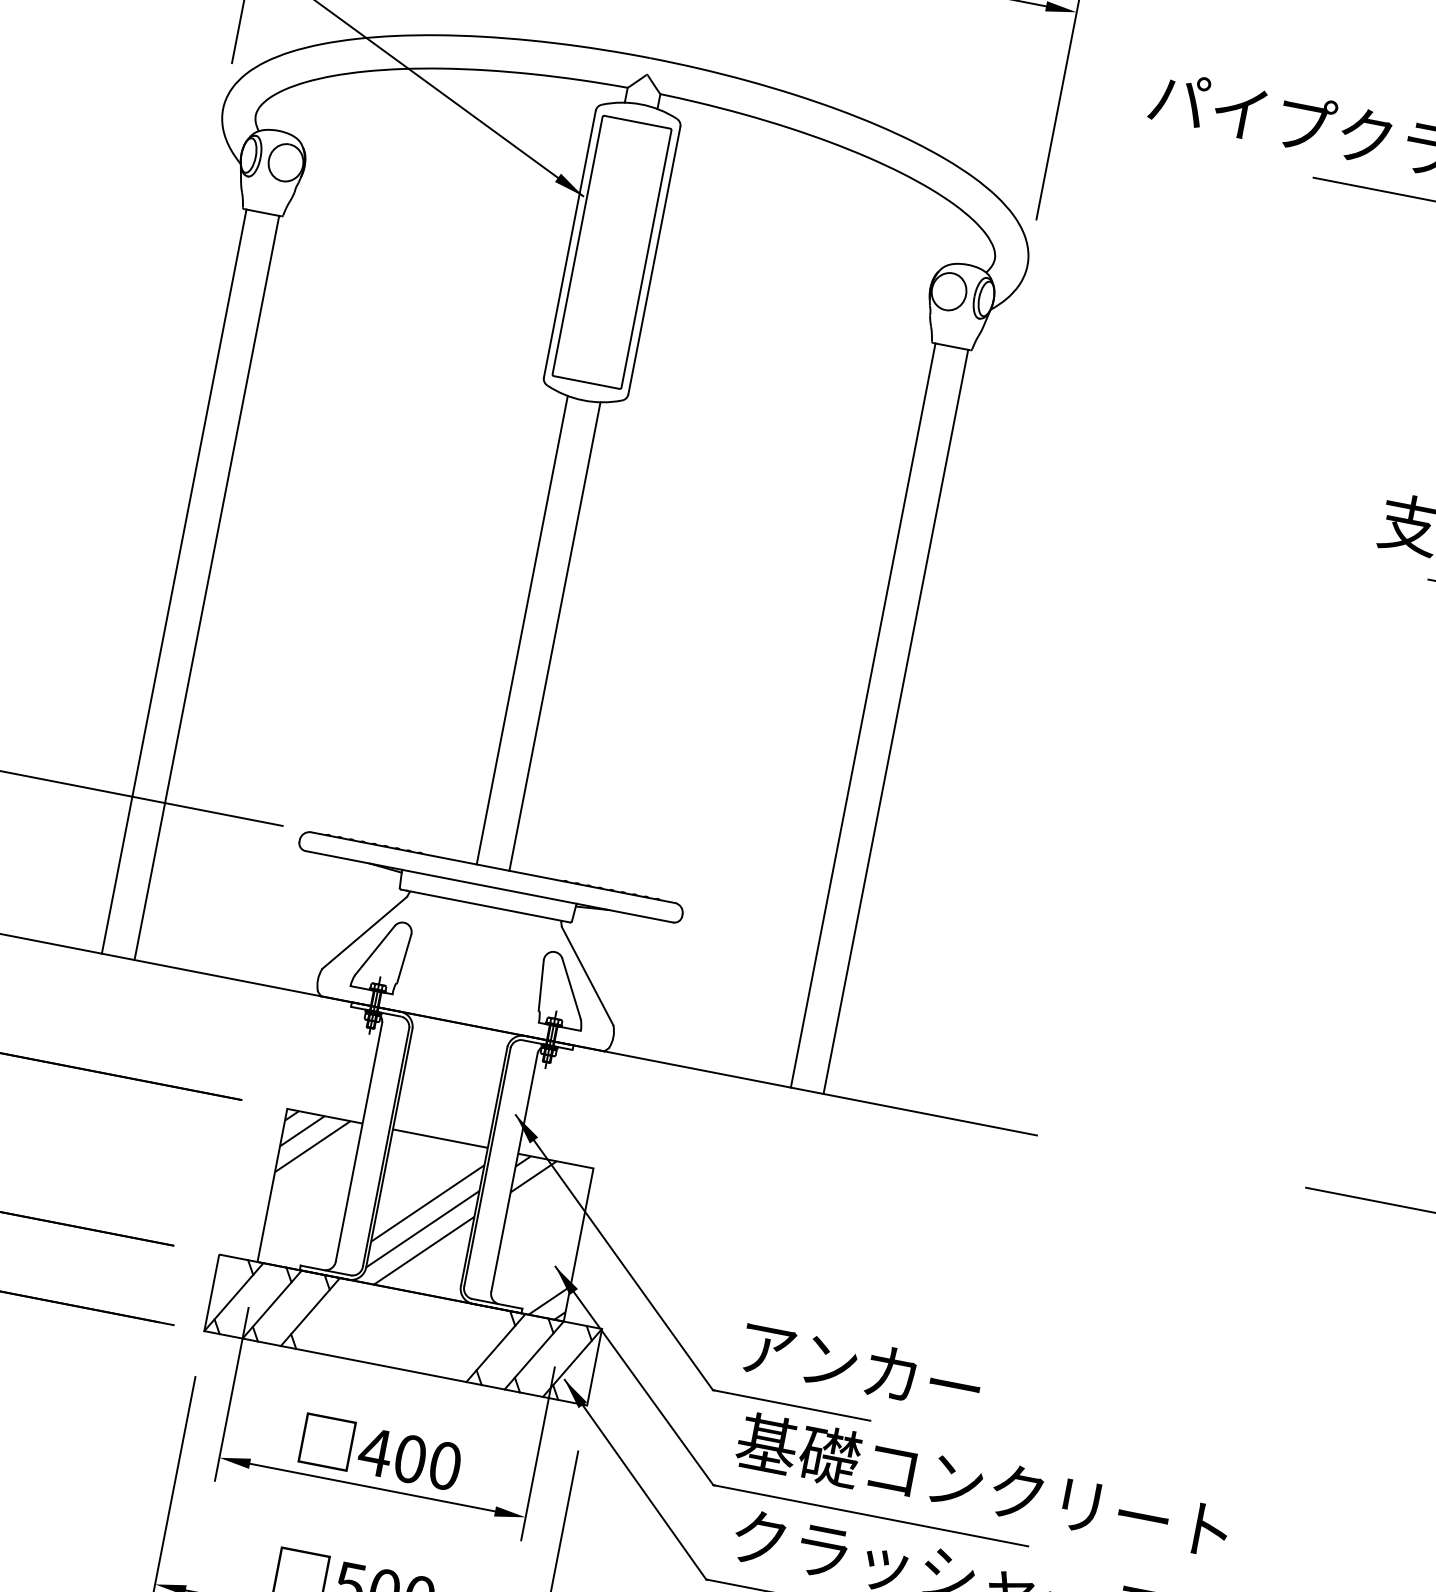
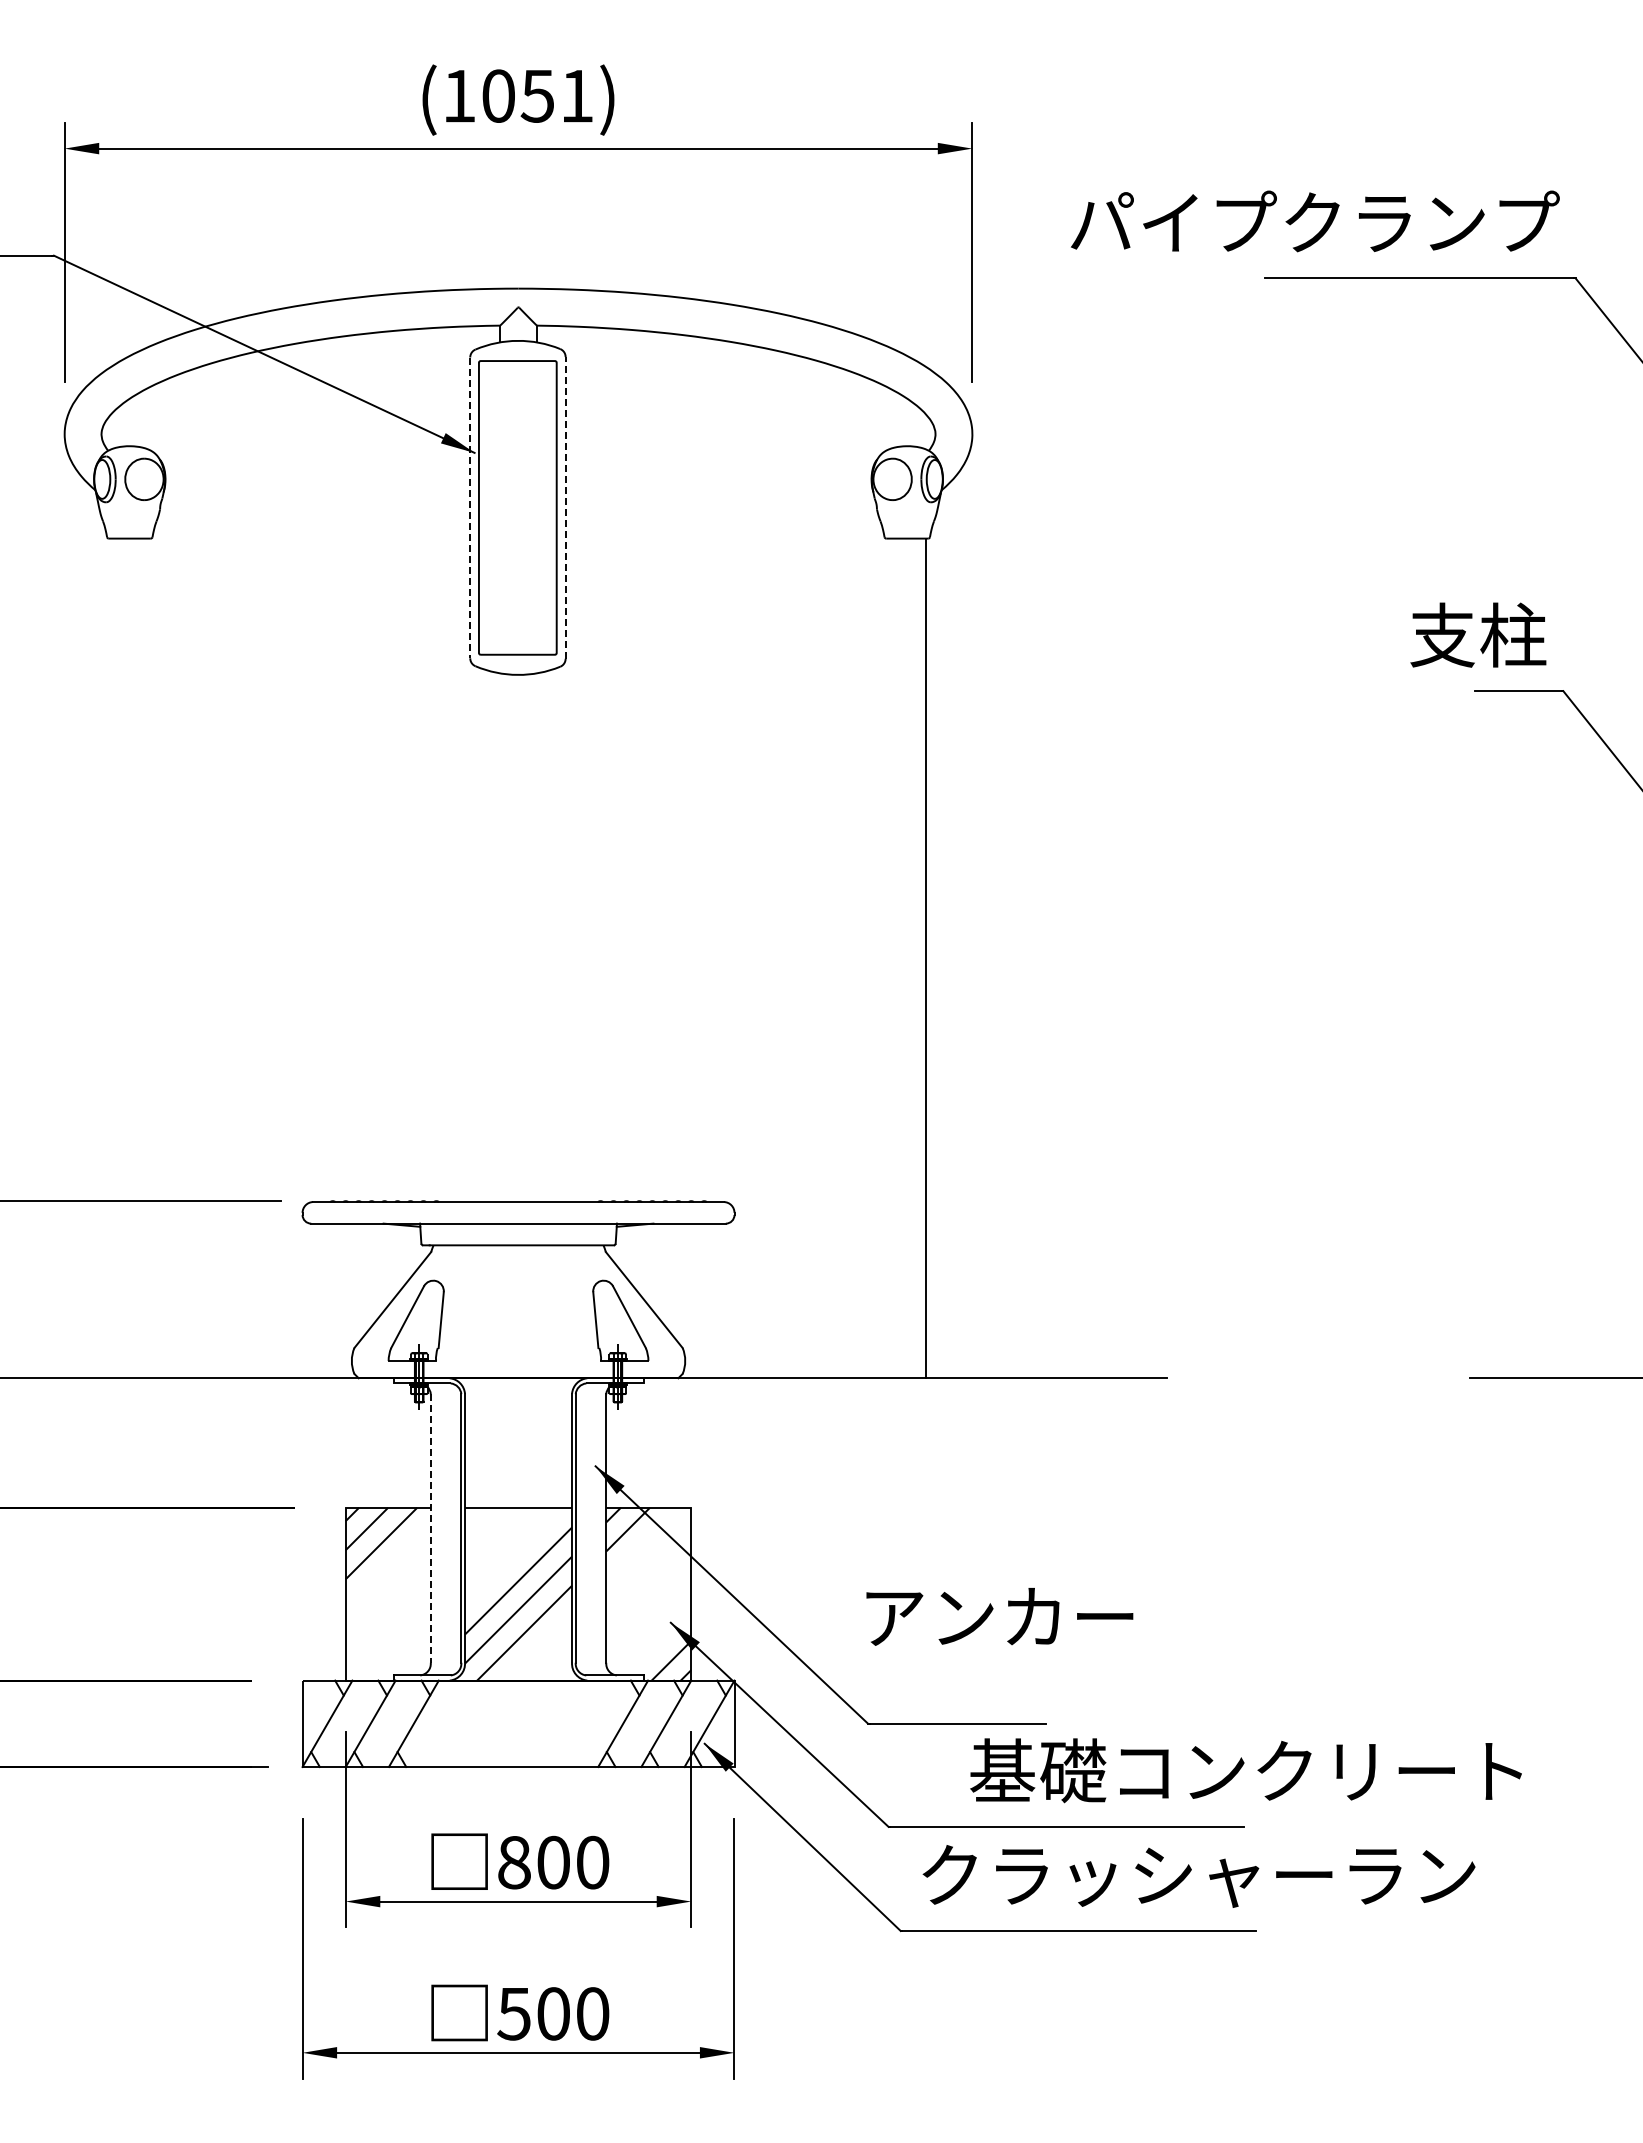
line: (569, 244) -> (470, 508), solid -> dashed
line: (654, 260) -> (565, 507), solid -> dashed
line: (174, 581) -> (111, 958), removed
line: (207, 588) -> (148, 958), removed
line: (522, 630) -> (500, 937), removed
line: (554, 636) -> (536, 937), removed
line: (862, 715) -> (888, 958), removed
line: (358, 1141) -> (430, 1528), solid -> dashed
text: (861, 1367) -> (999, 1616), moved
text: (374, 1452) -> (513, 1862), 400 -> 800
text: (982, 1485) -> (1245, 1770), moved

